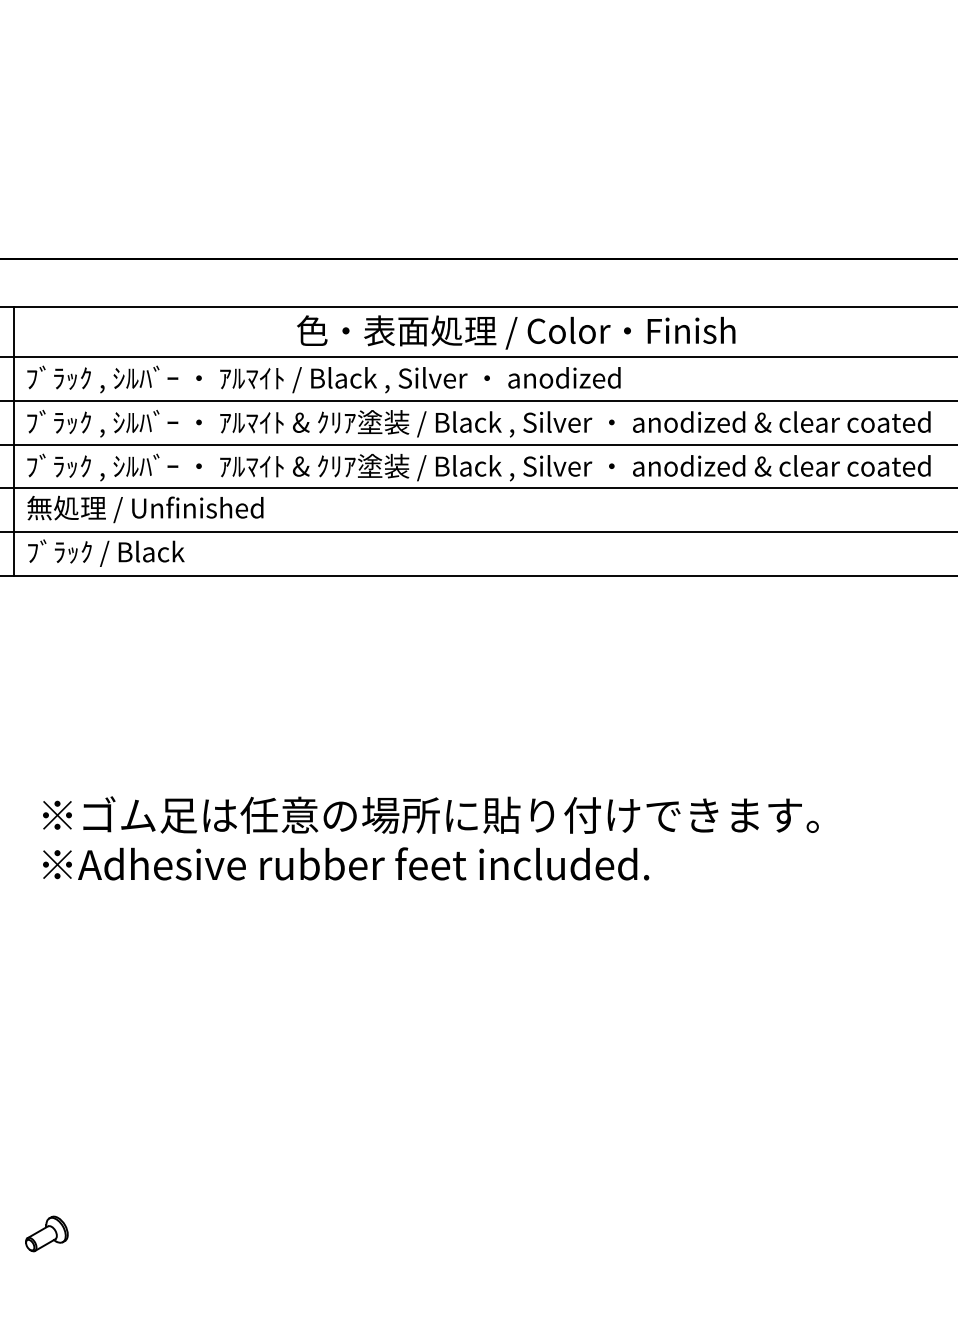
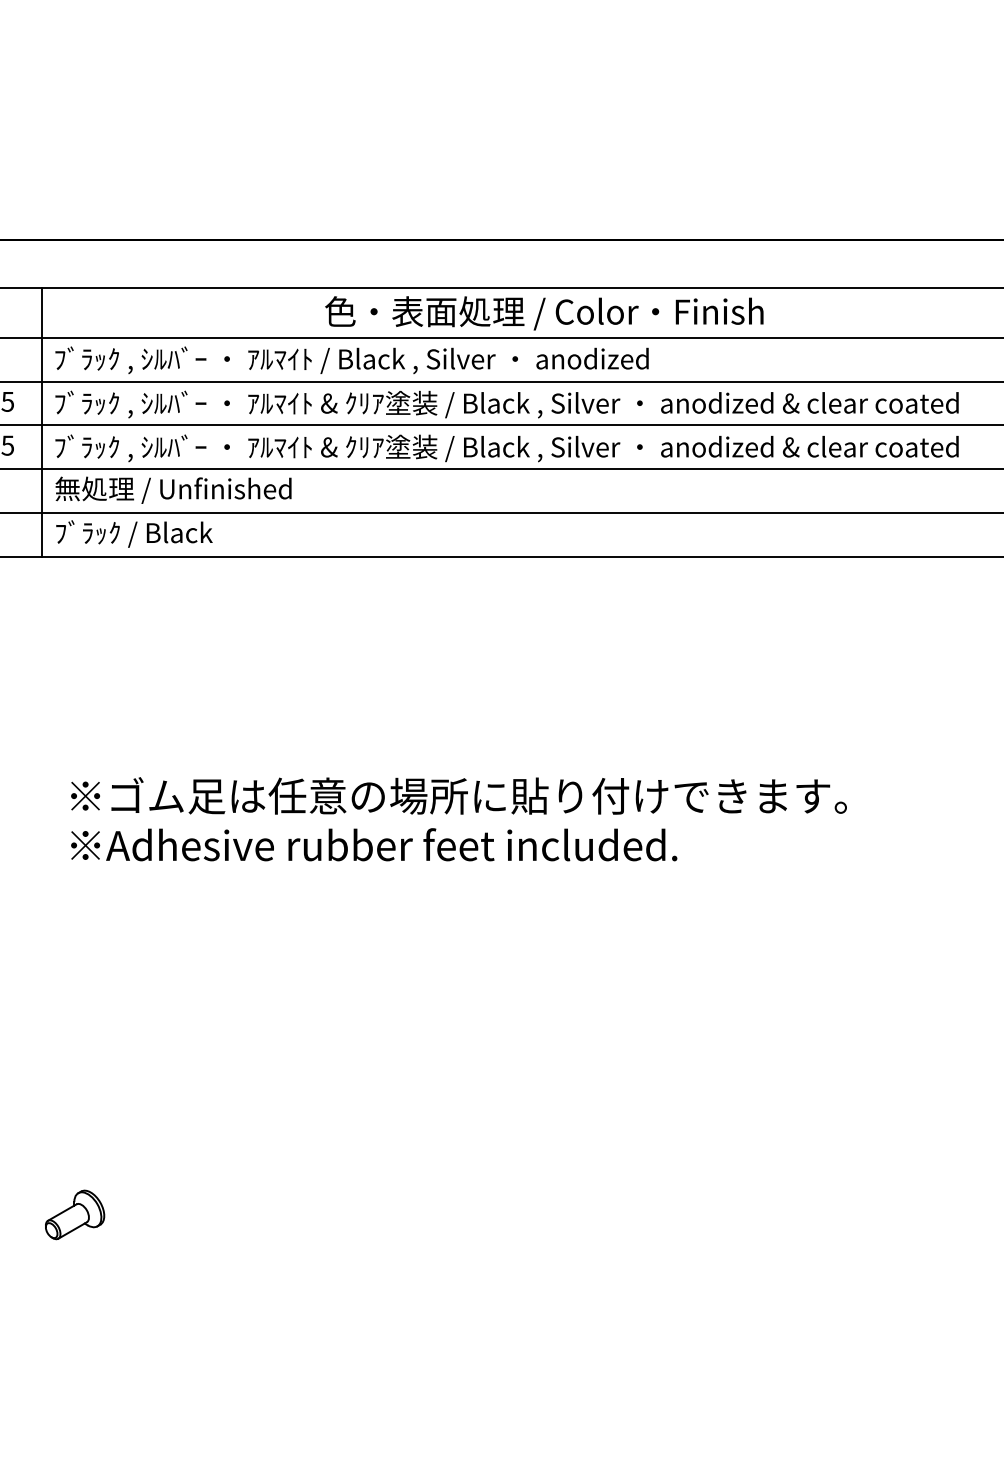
part: (46, 1233) -> (74, 1214), size x1.4

